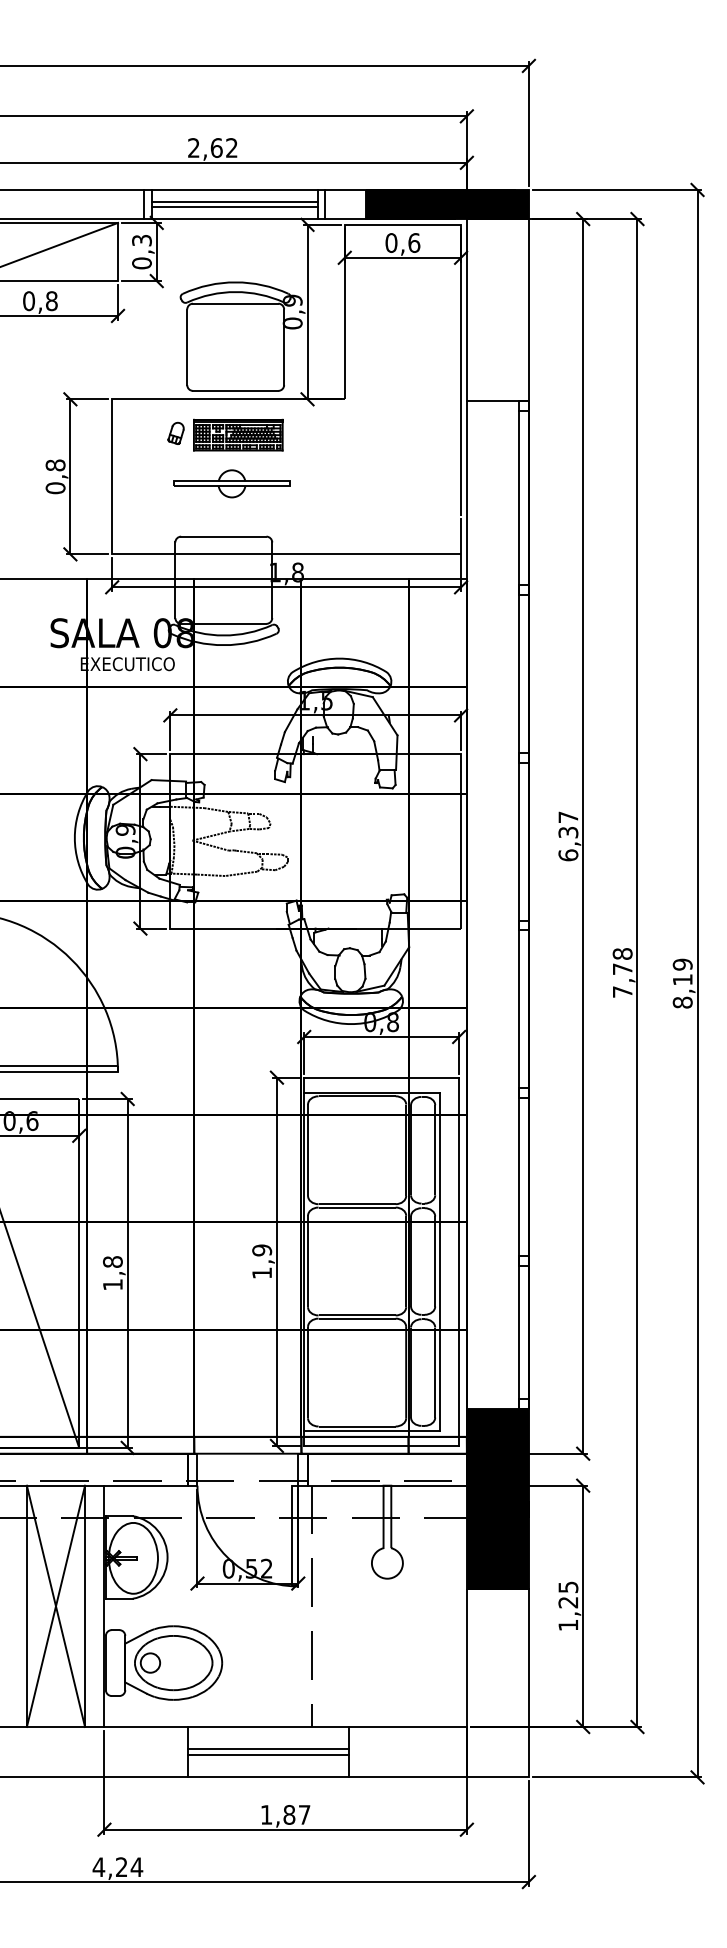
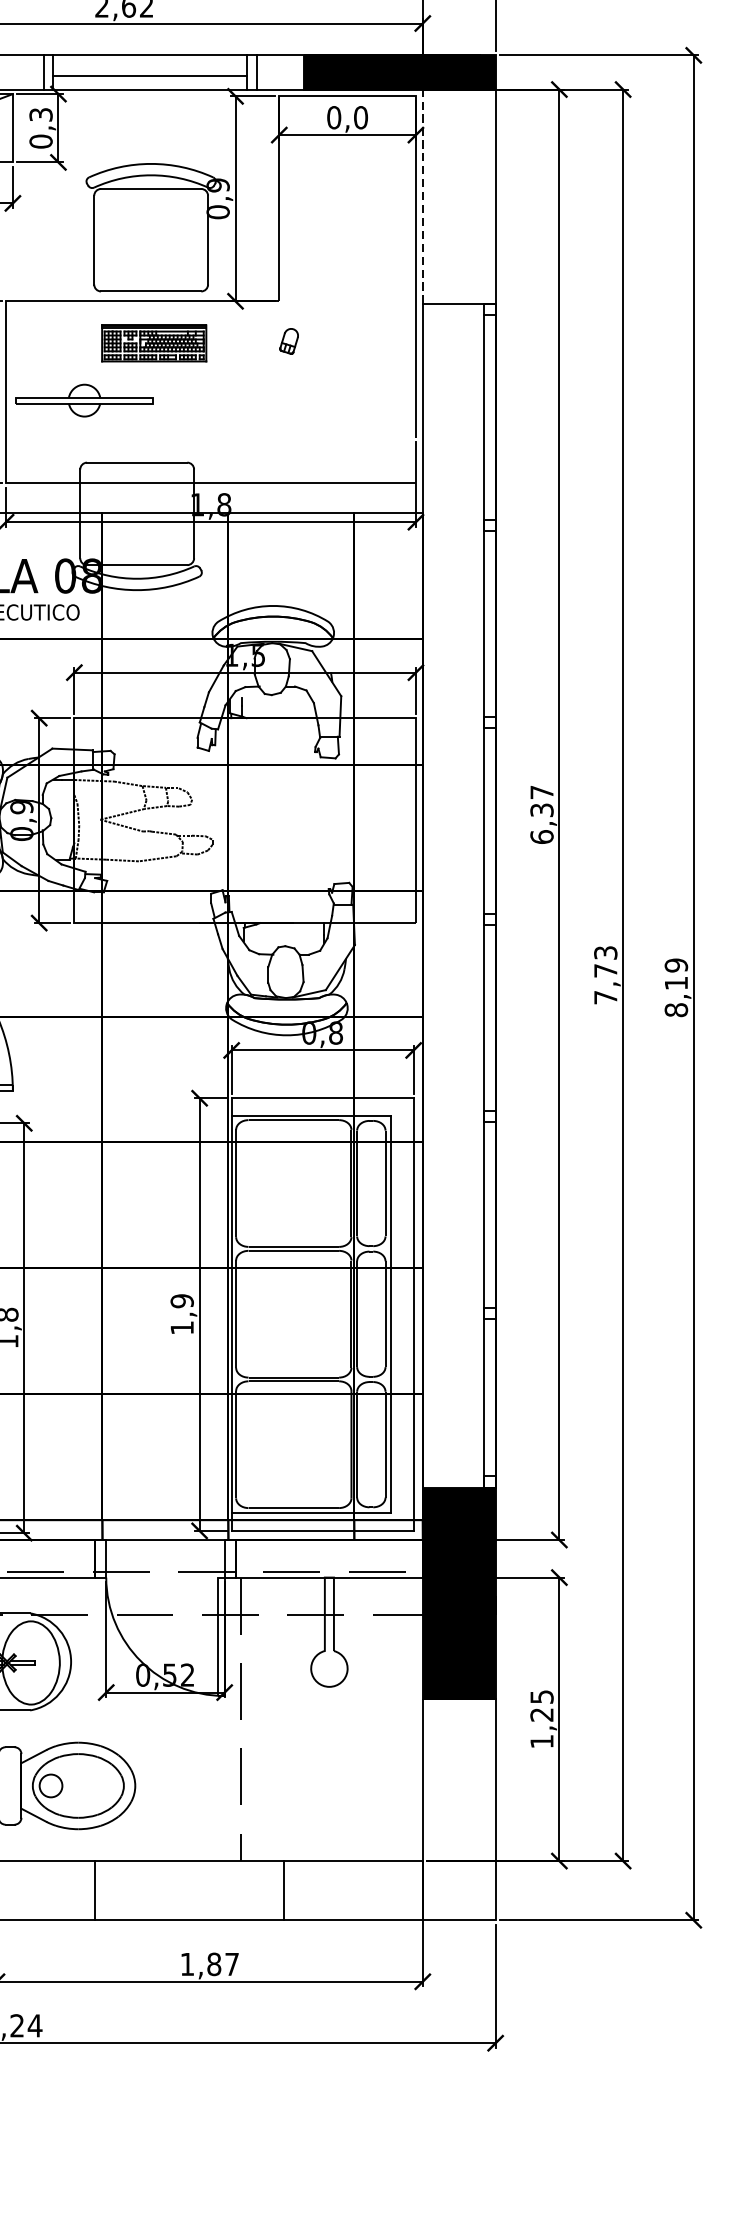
line: (234, 201) -> (149, 68), removed
text: (414, 242) -> (361, 117), 0,6 -> 0,0
line: (466, 309) -> (422, 195), solid -> dashed
part: (175, 432) -> (288, 340), moved
part: (231, 483) -> (83, 400), moved
text: (622, 953) -> (605, 952), 7,78 -> 7,73
line: (267, 1749) -> (188, 1887), removed
line: (267, 1755) -> (188, 1894), removed

